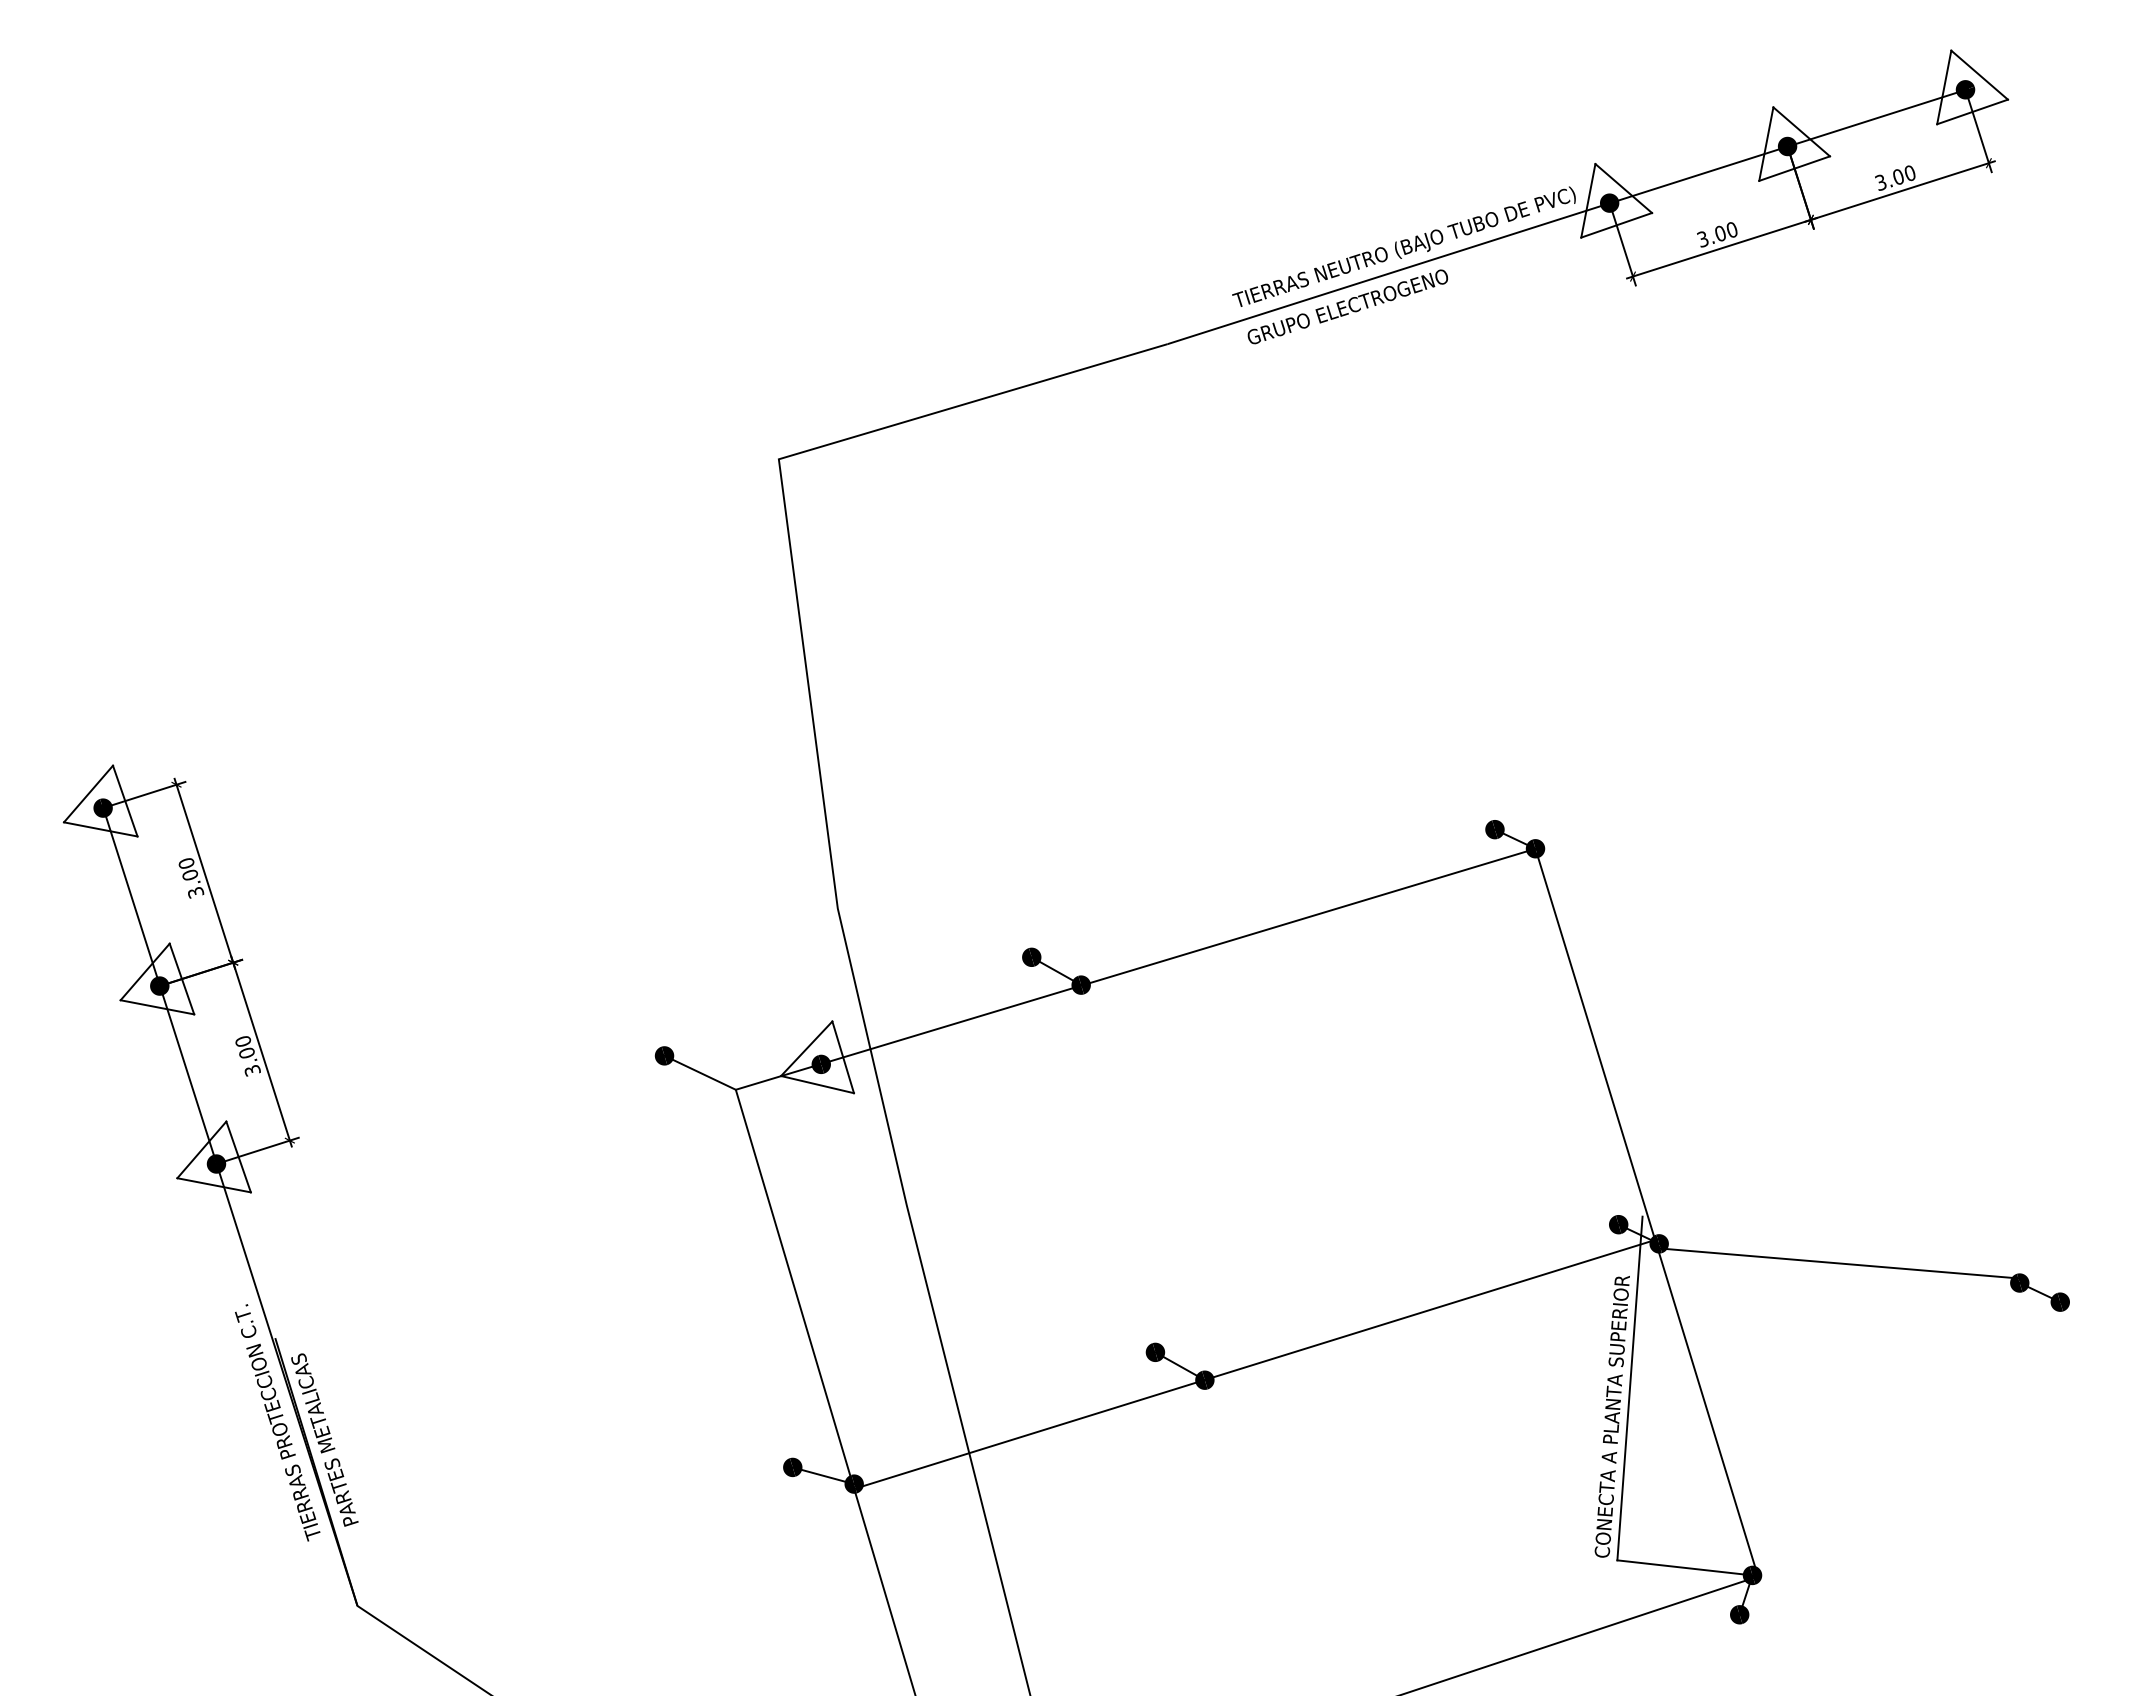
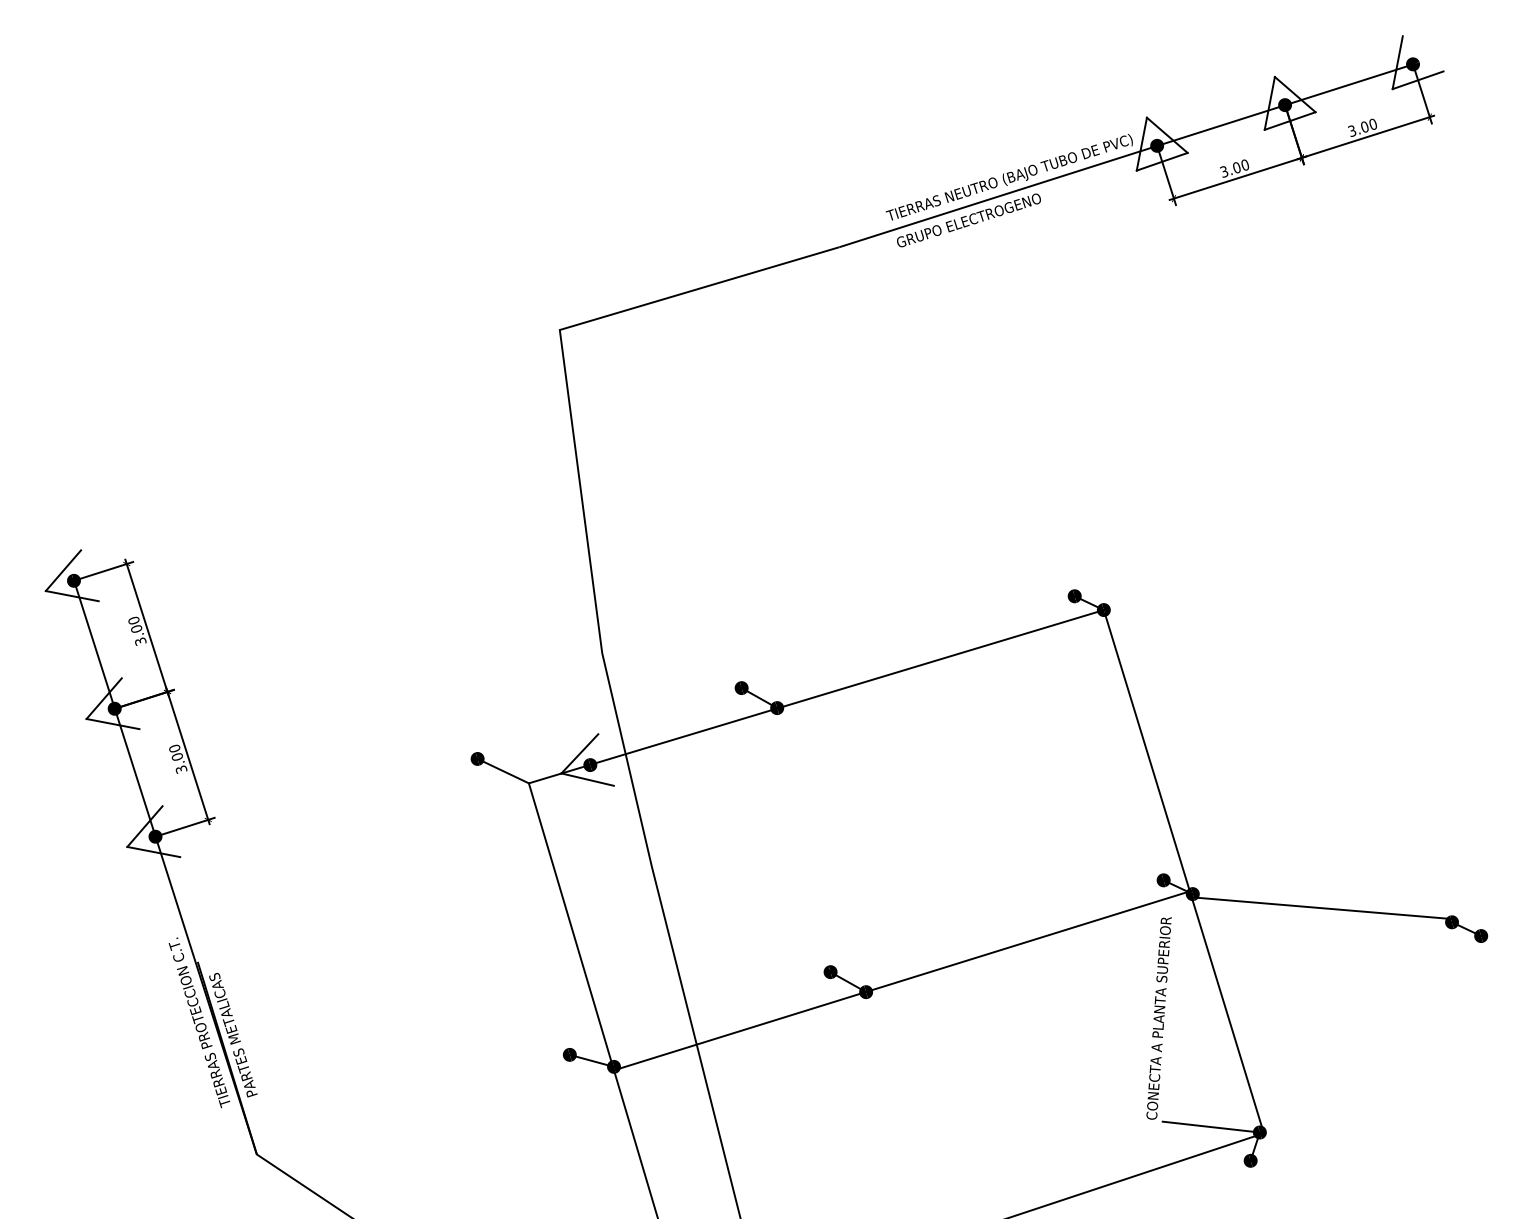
line: (1979, 74) -> (1423, 53), removed
line: (125, 800) -> (90, 575), removed
line: (181, 978) -> (130, 703), removed
line: (842, 1057) -> (605, 760), removed
line: (238, 1156) -> (171, 831), removed
line: (1629, 1388) -> (1171, 998), removed

